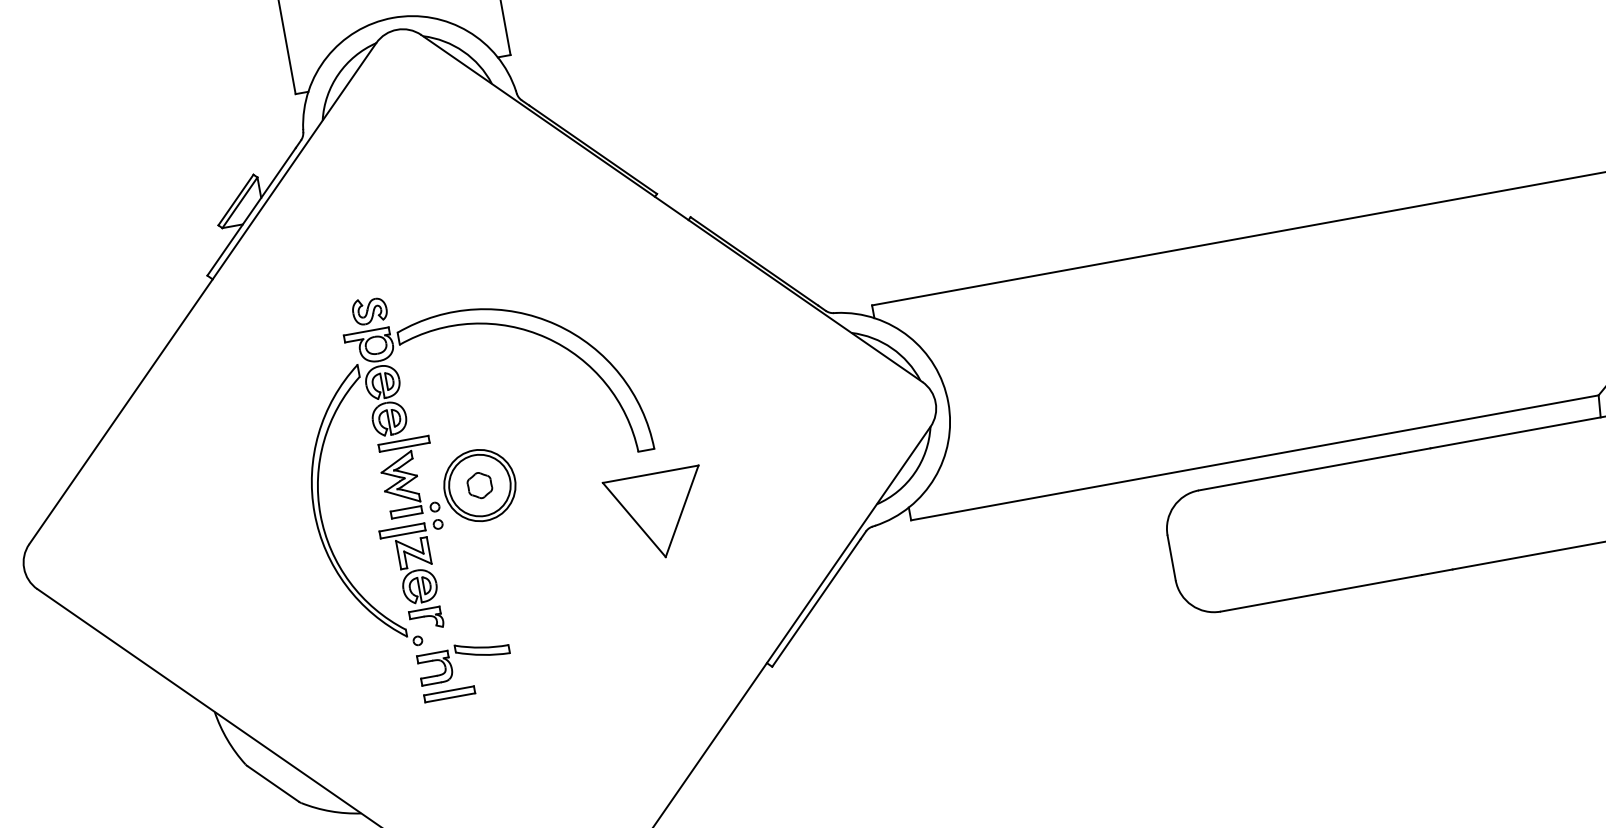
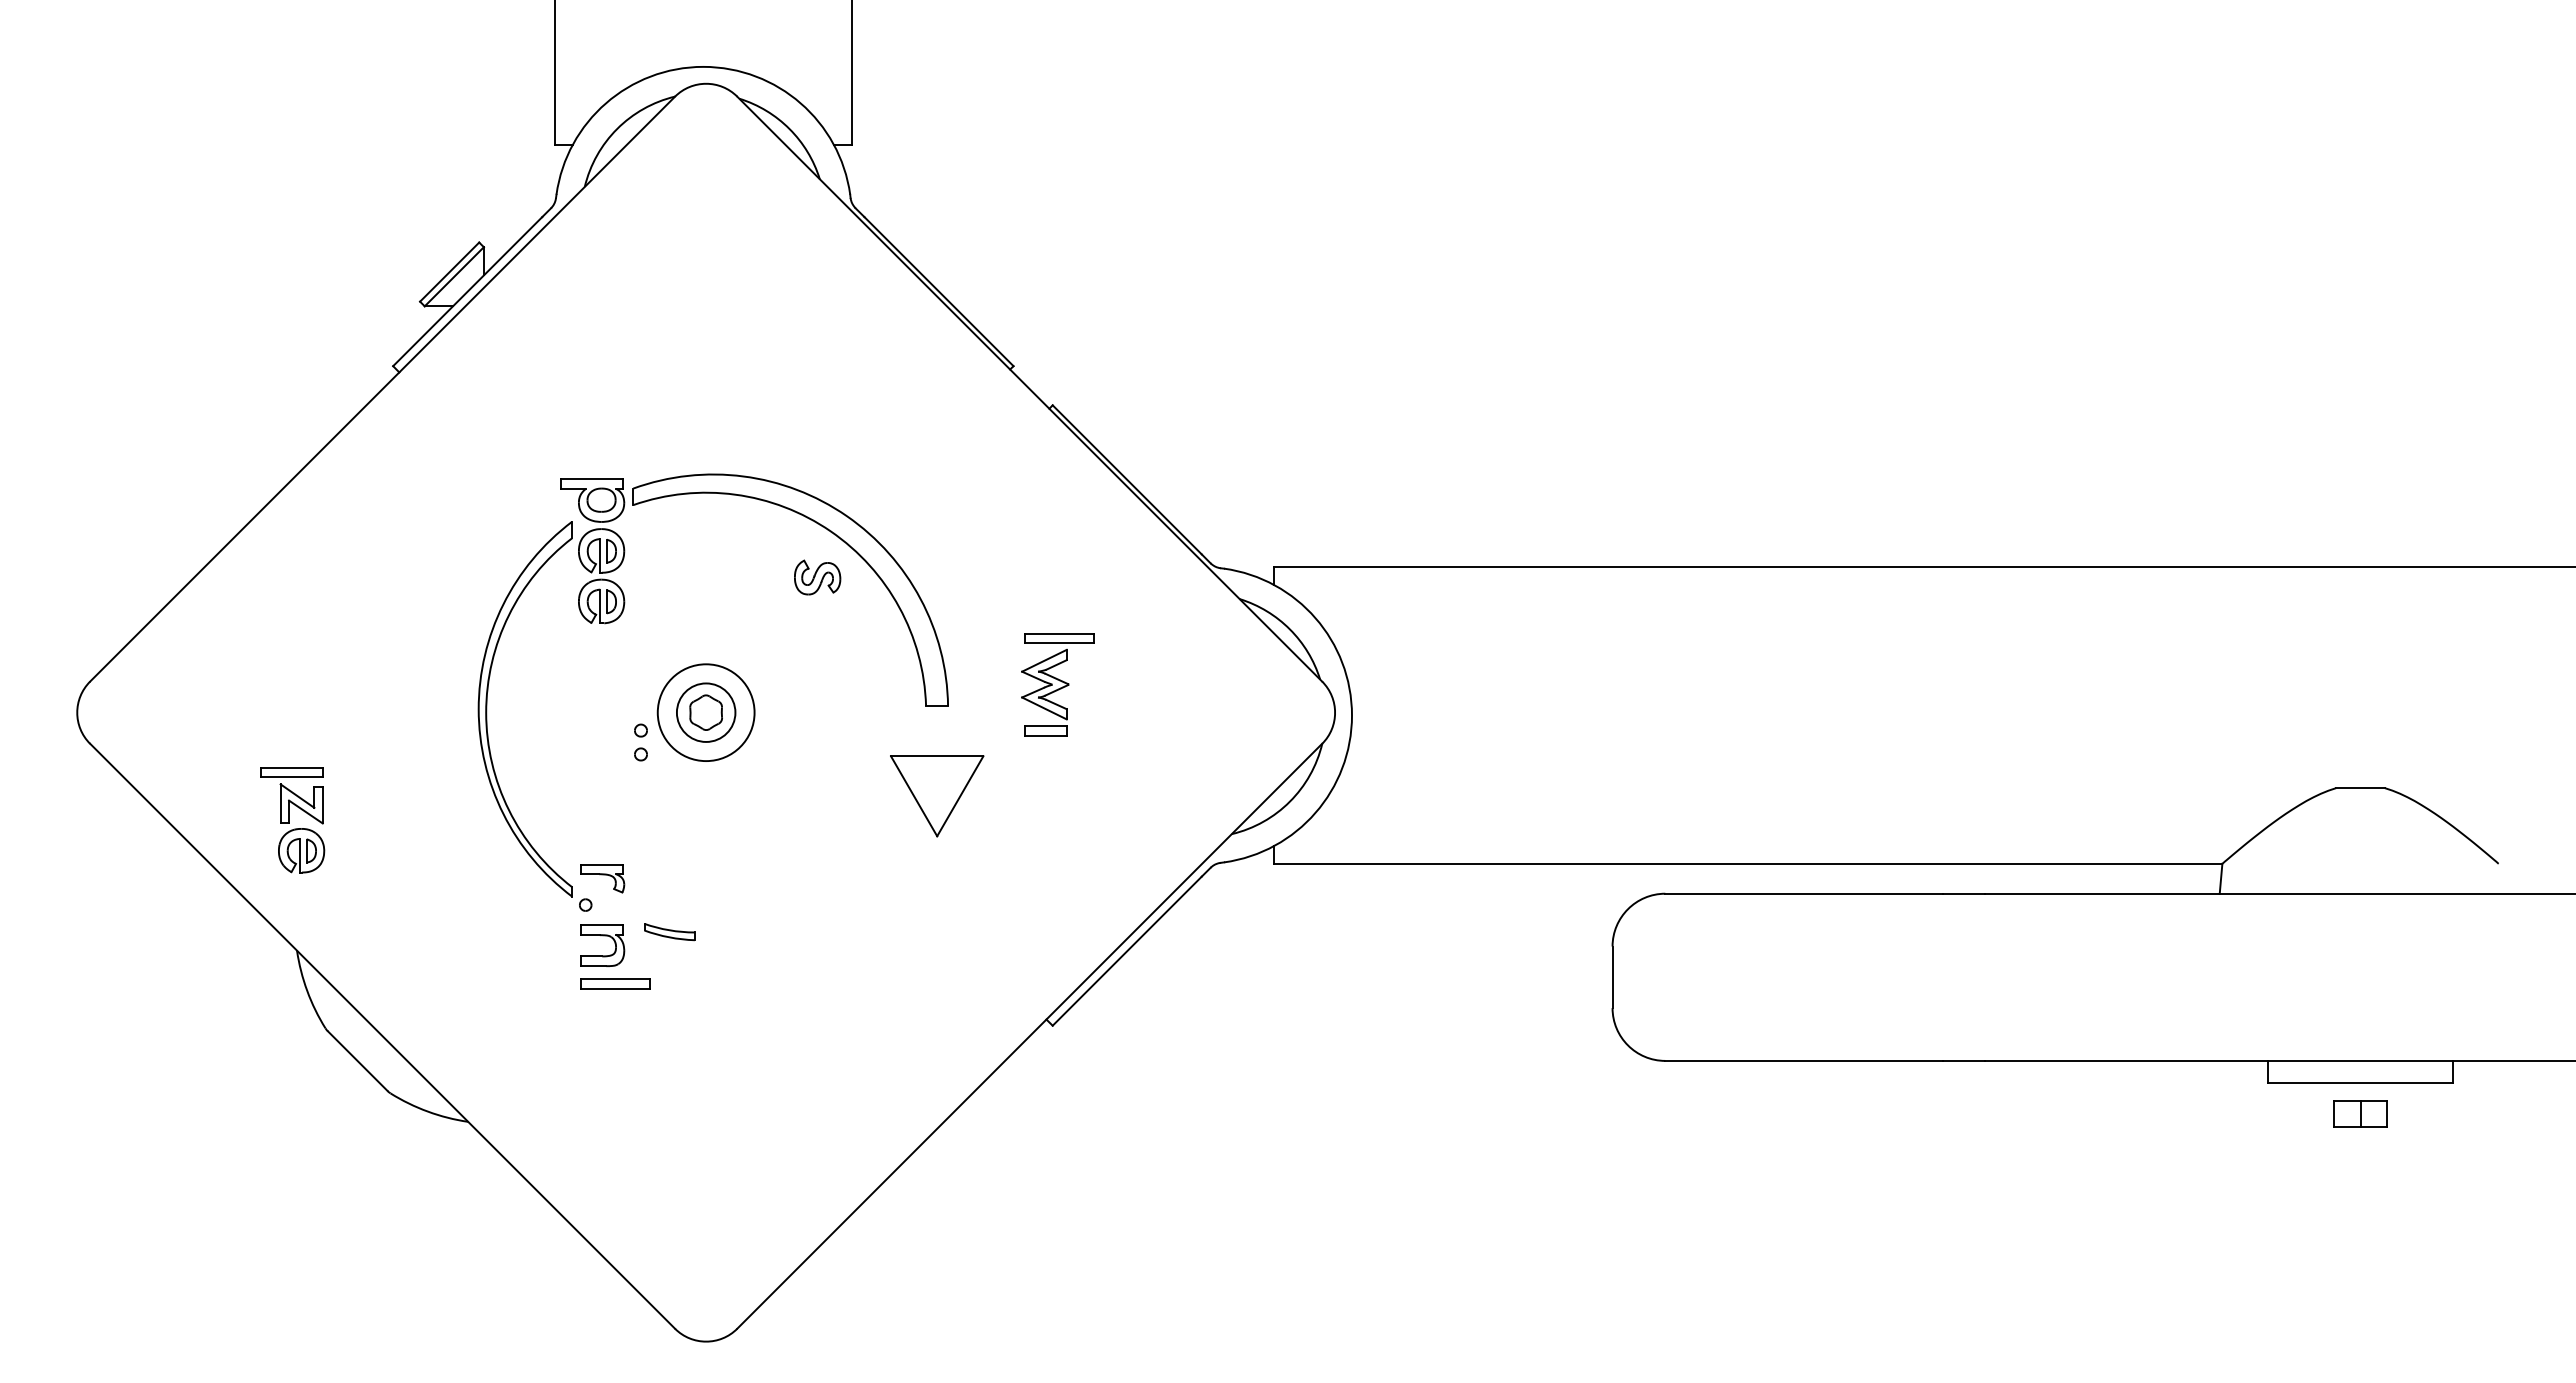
part: (369, 310) -> (817, 577), moved
part: (409, 477) -> (1057, 684), moved
circle: (479, 485) -> (705, 712), size x0.7
part: (658, 515) -> (937, 796), size x0.7
part: (409, 565) -> (292, 820), moved
part: (482, 648) -> (669, 931), size x0.7

